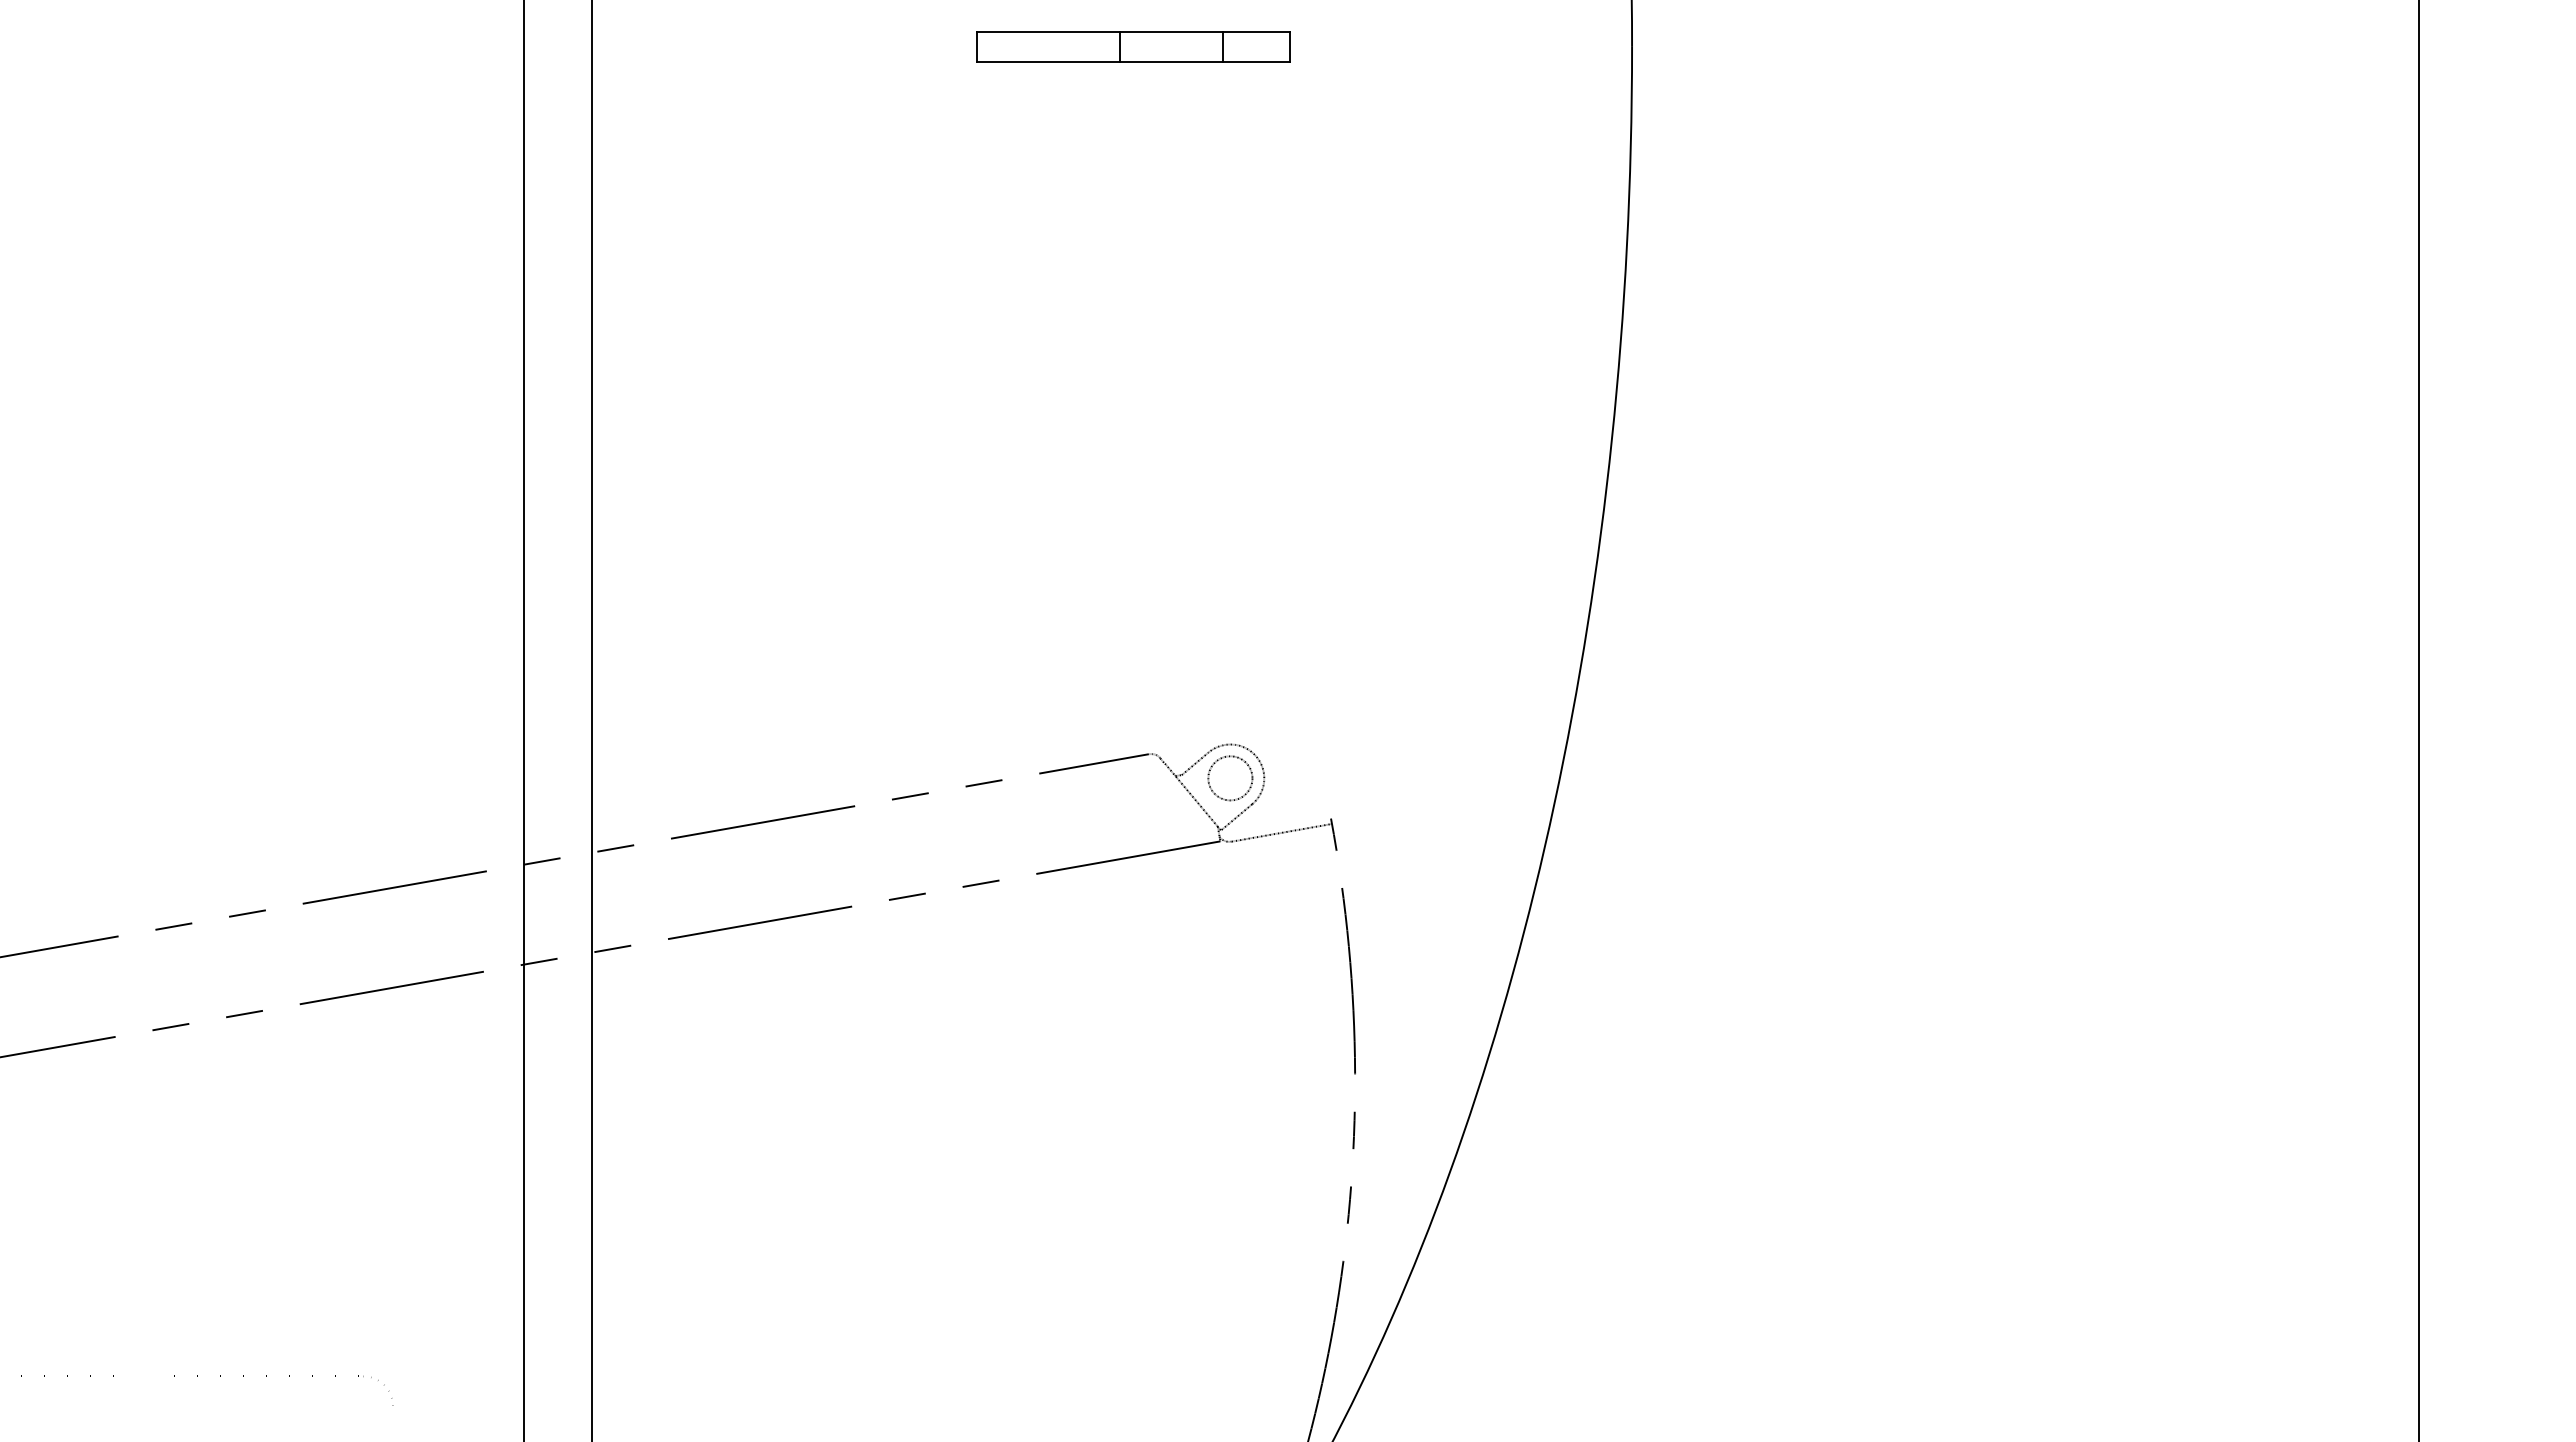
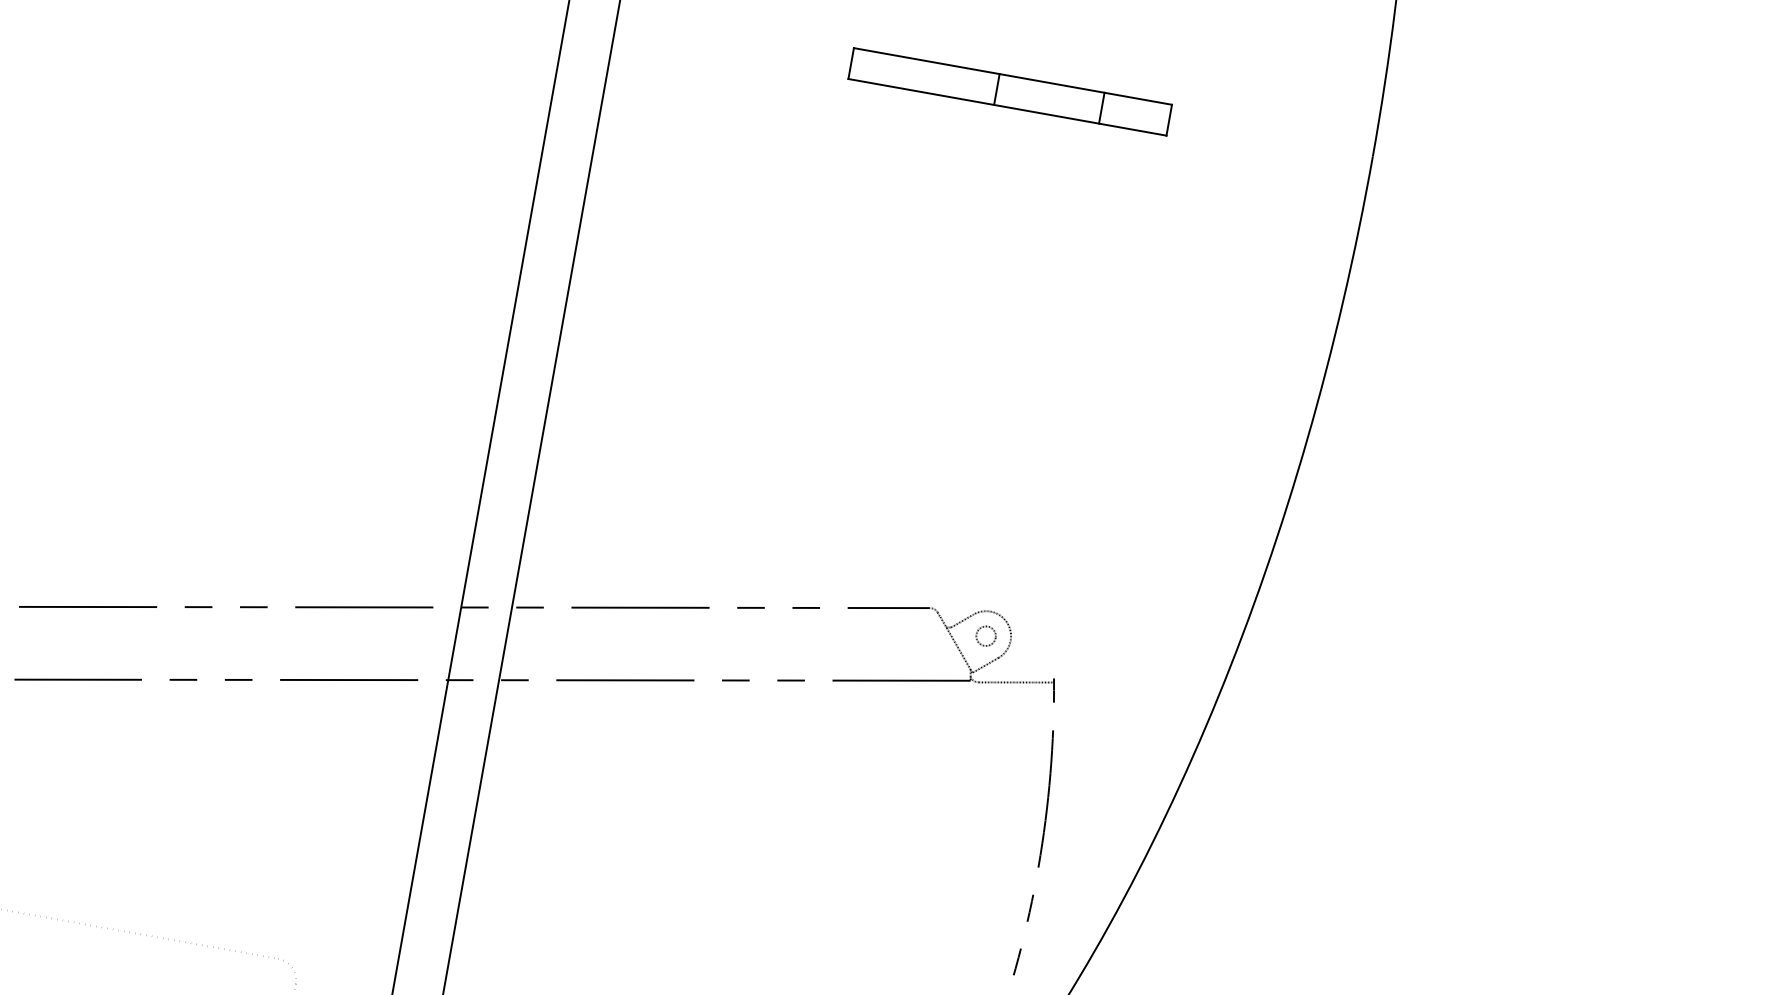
part: (1133, 46) -> (1010, 91), size x1.4
circle: (1230, 778) -> (986, 636), size x0.6

